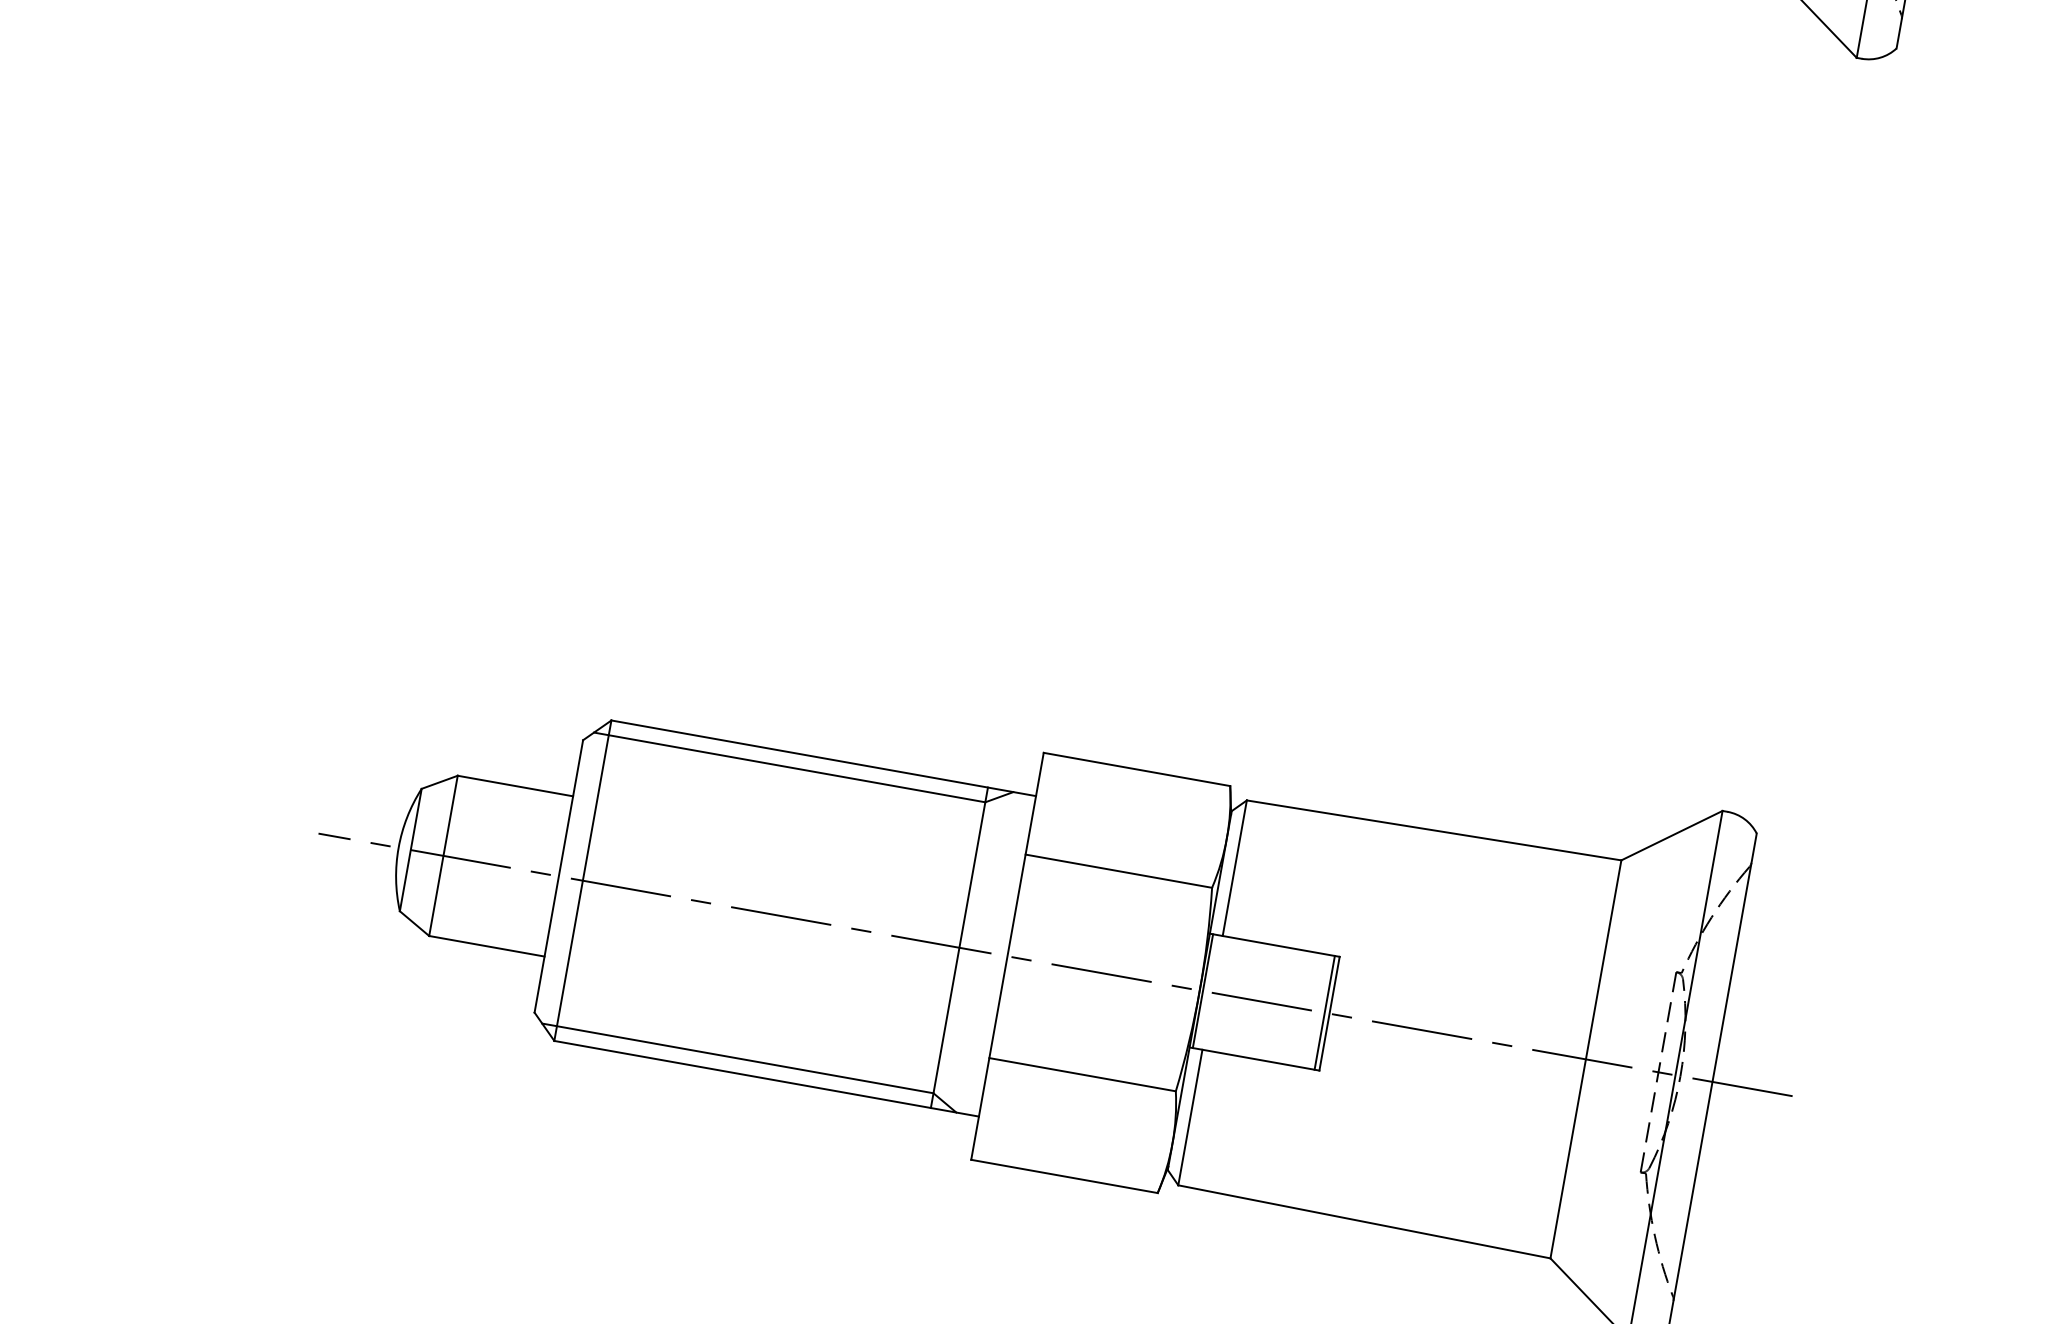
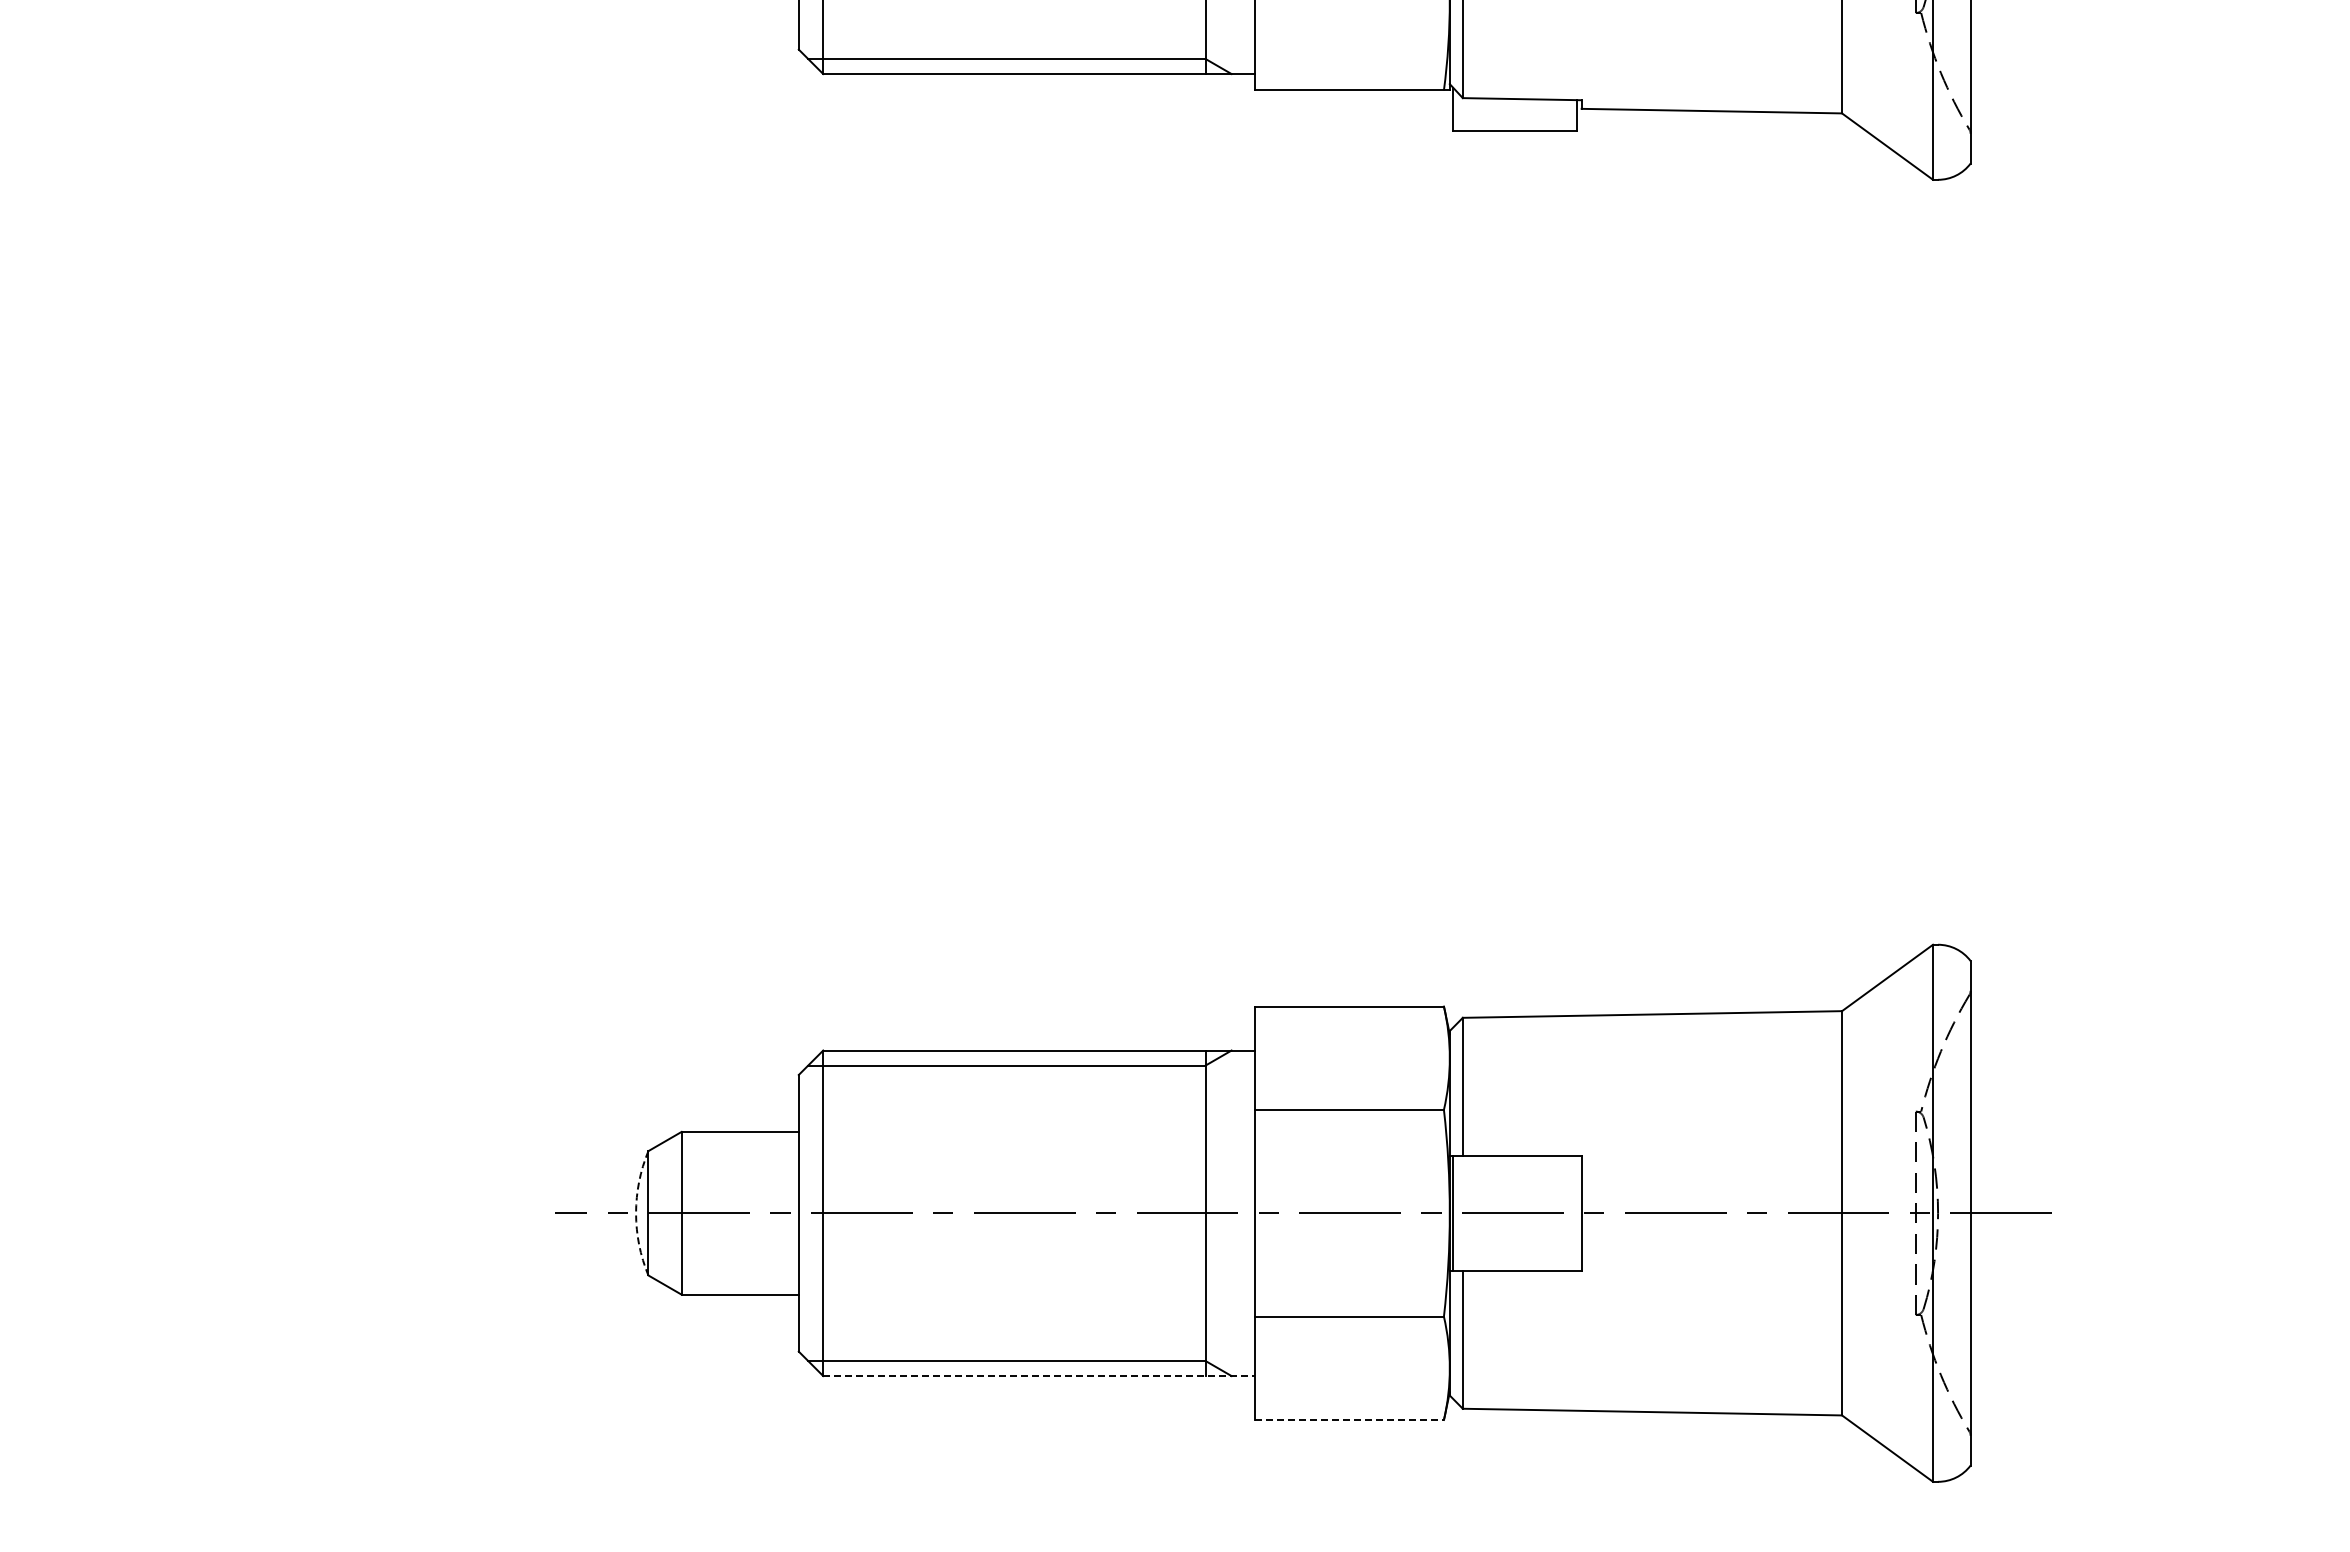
arc: (399, 848) -> (636, 1213), solid -> dashed
line: (1324, 1013) -> (1576, 1213), removed
line: (766, 1079) -> (1038, 1376), solid -> dashed
line: (1064, 1176) -> (1349, 1419), solid -> dashed

